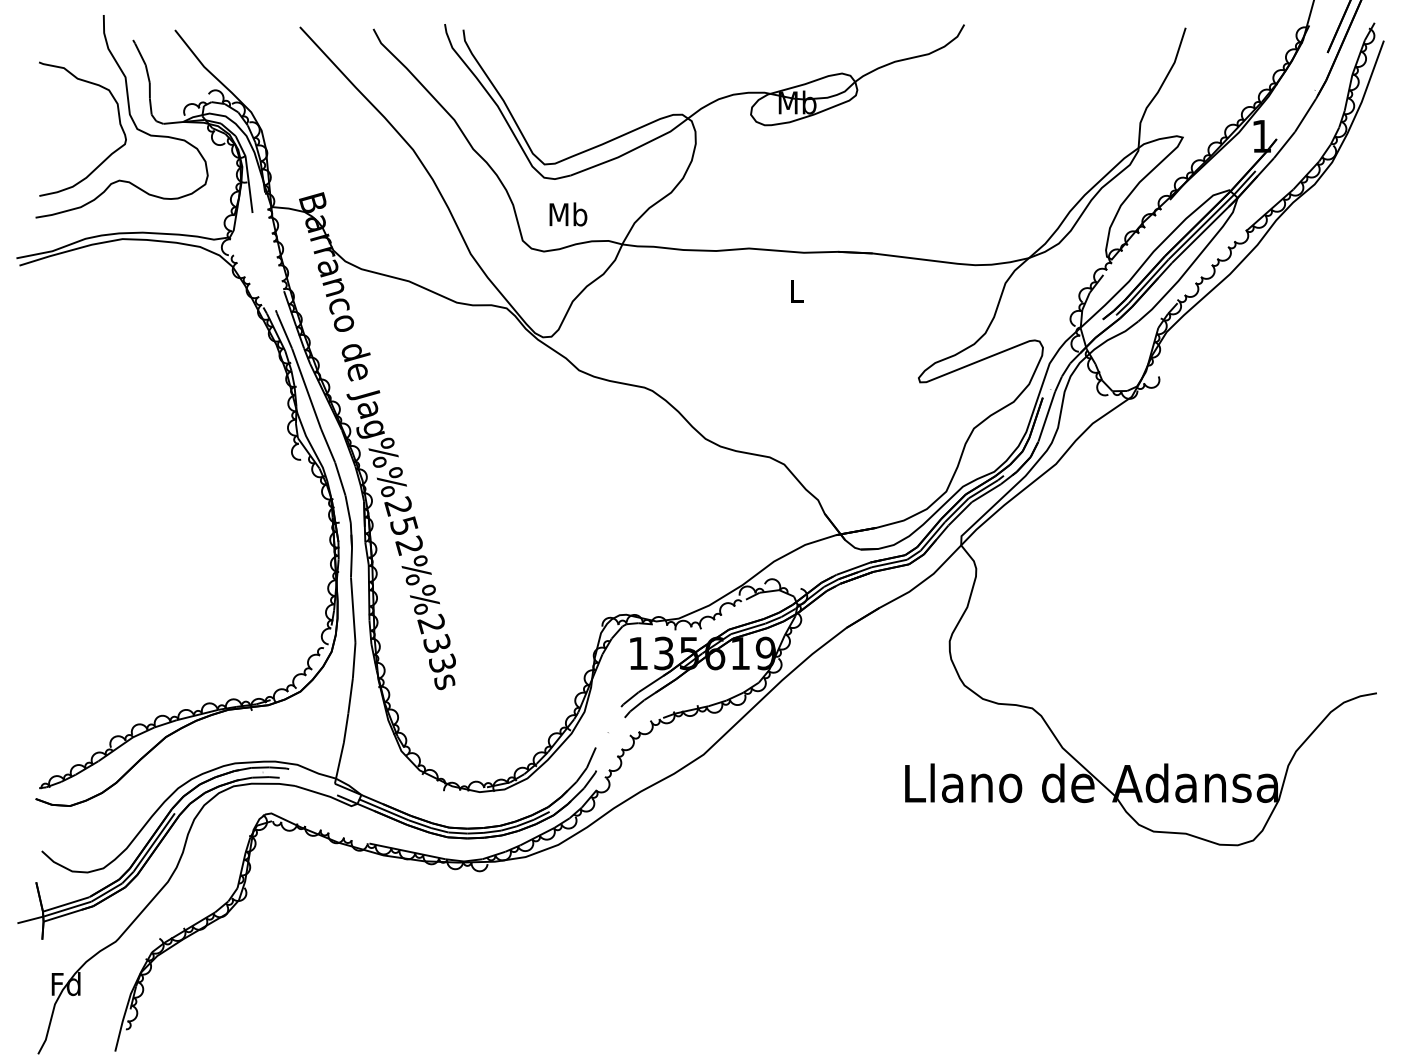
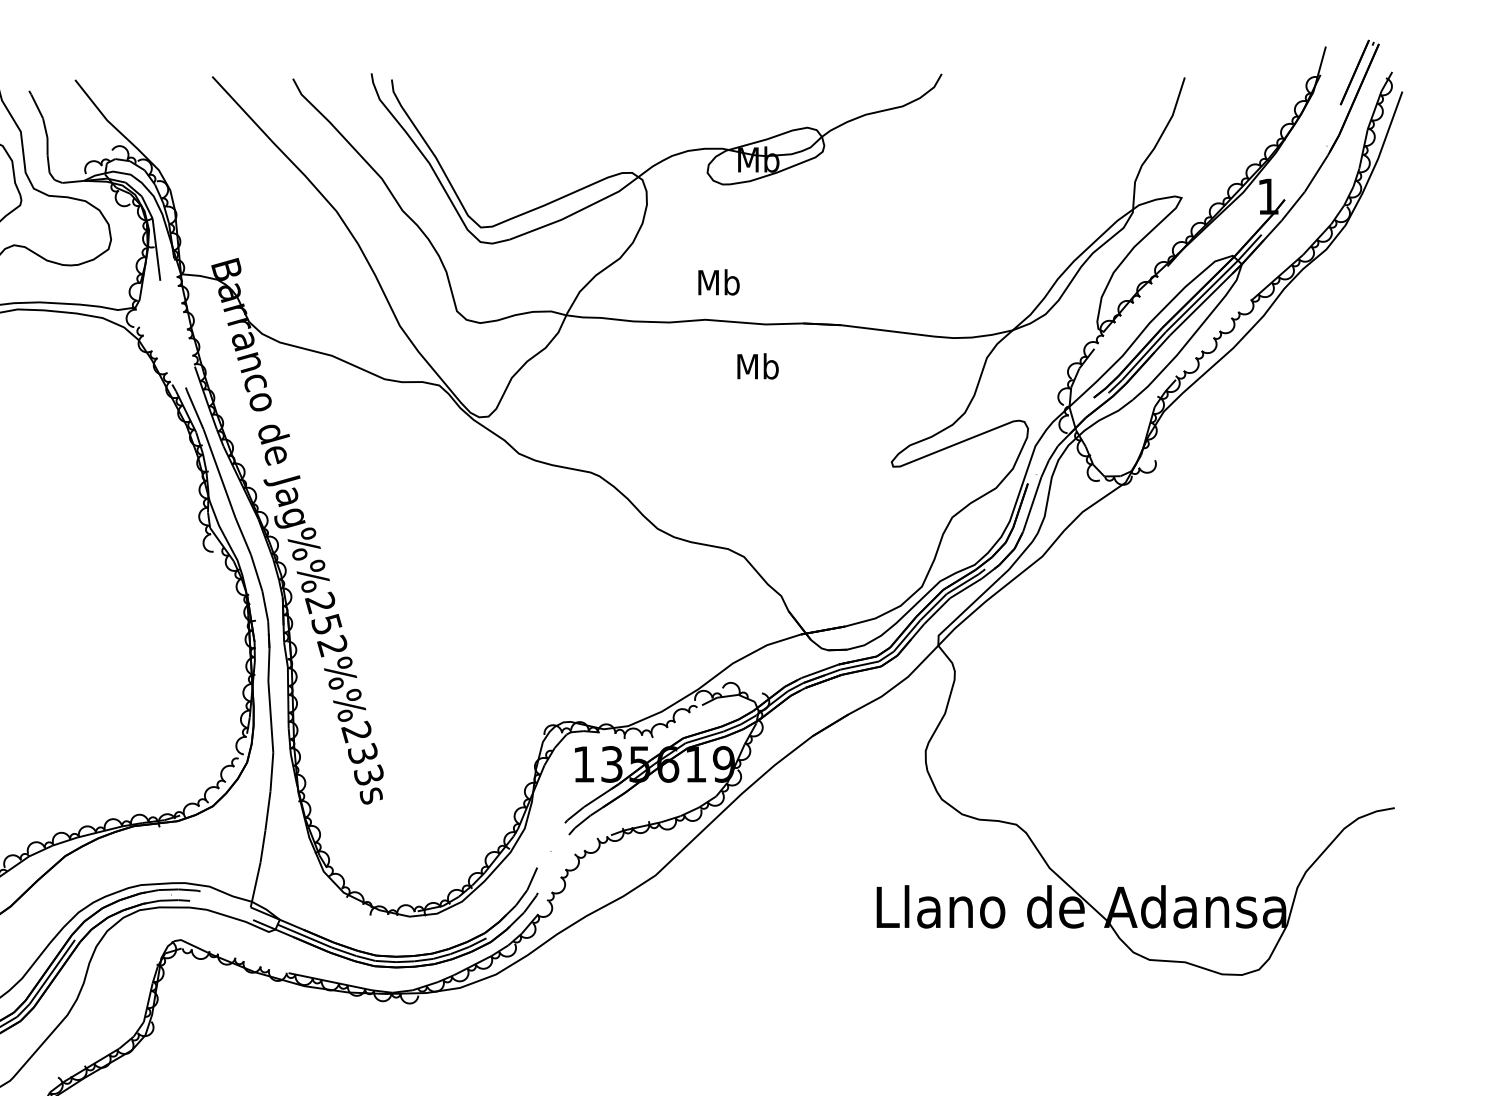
text: (568, 214) -> (719, 282), moved
text: (796, 290) -> (757, 365), L -> Mb

